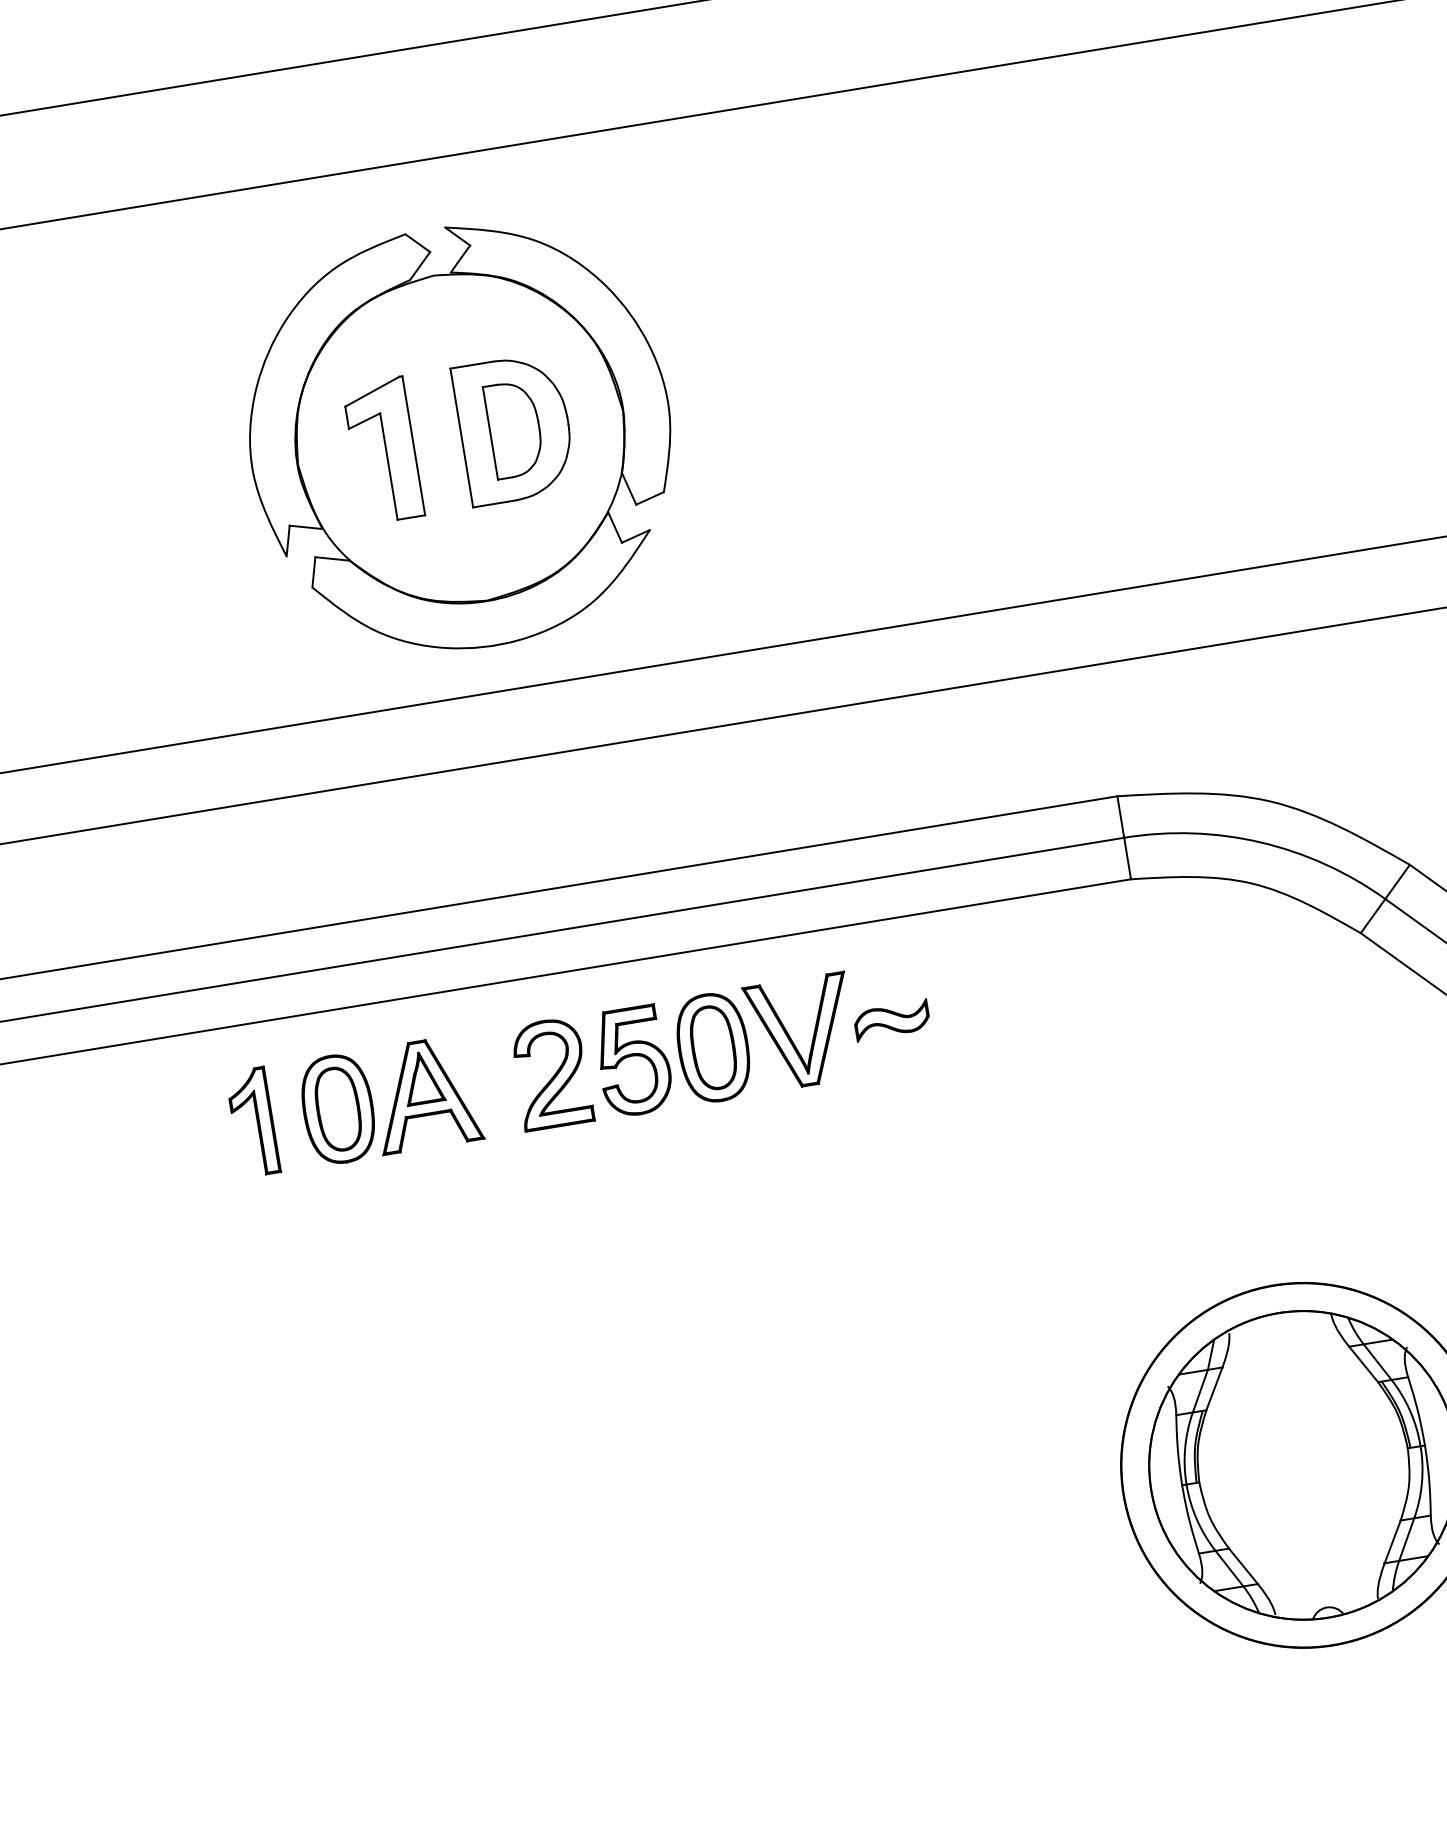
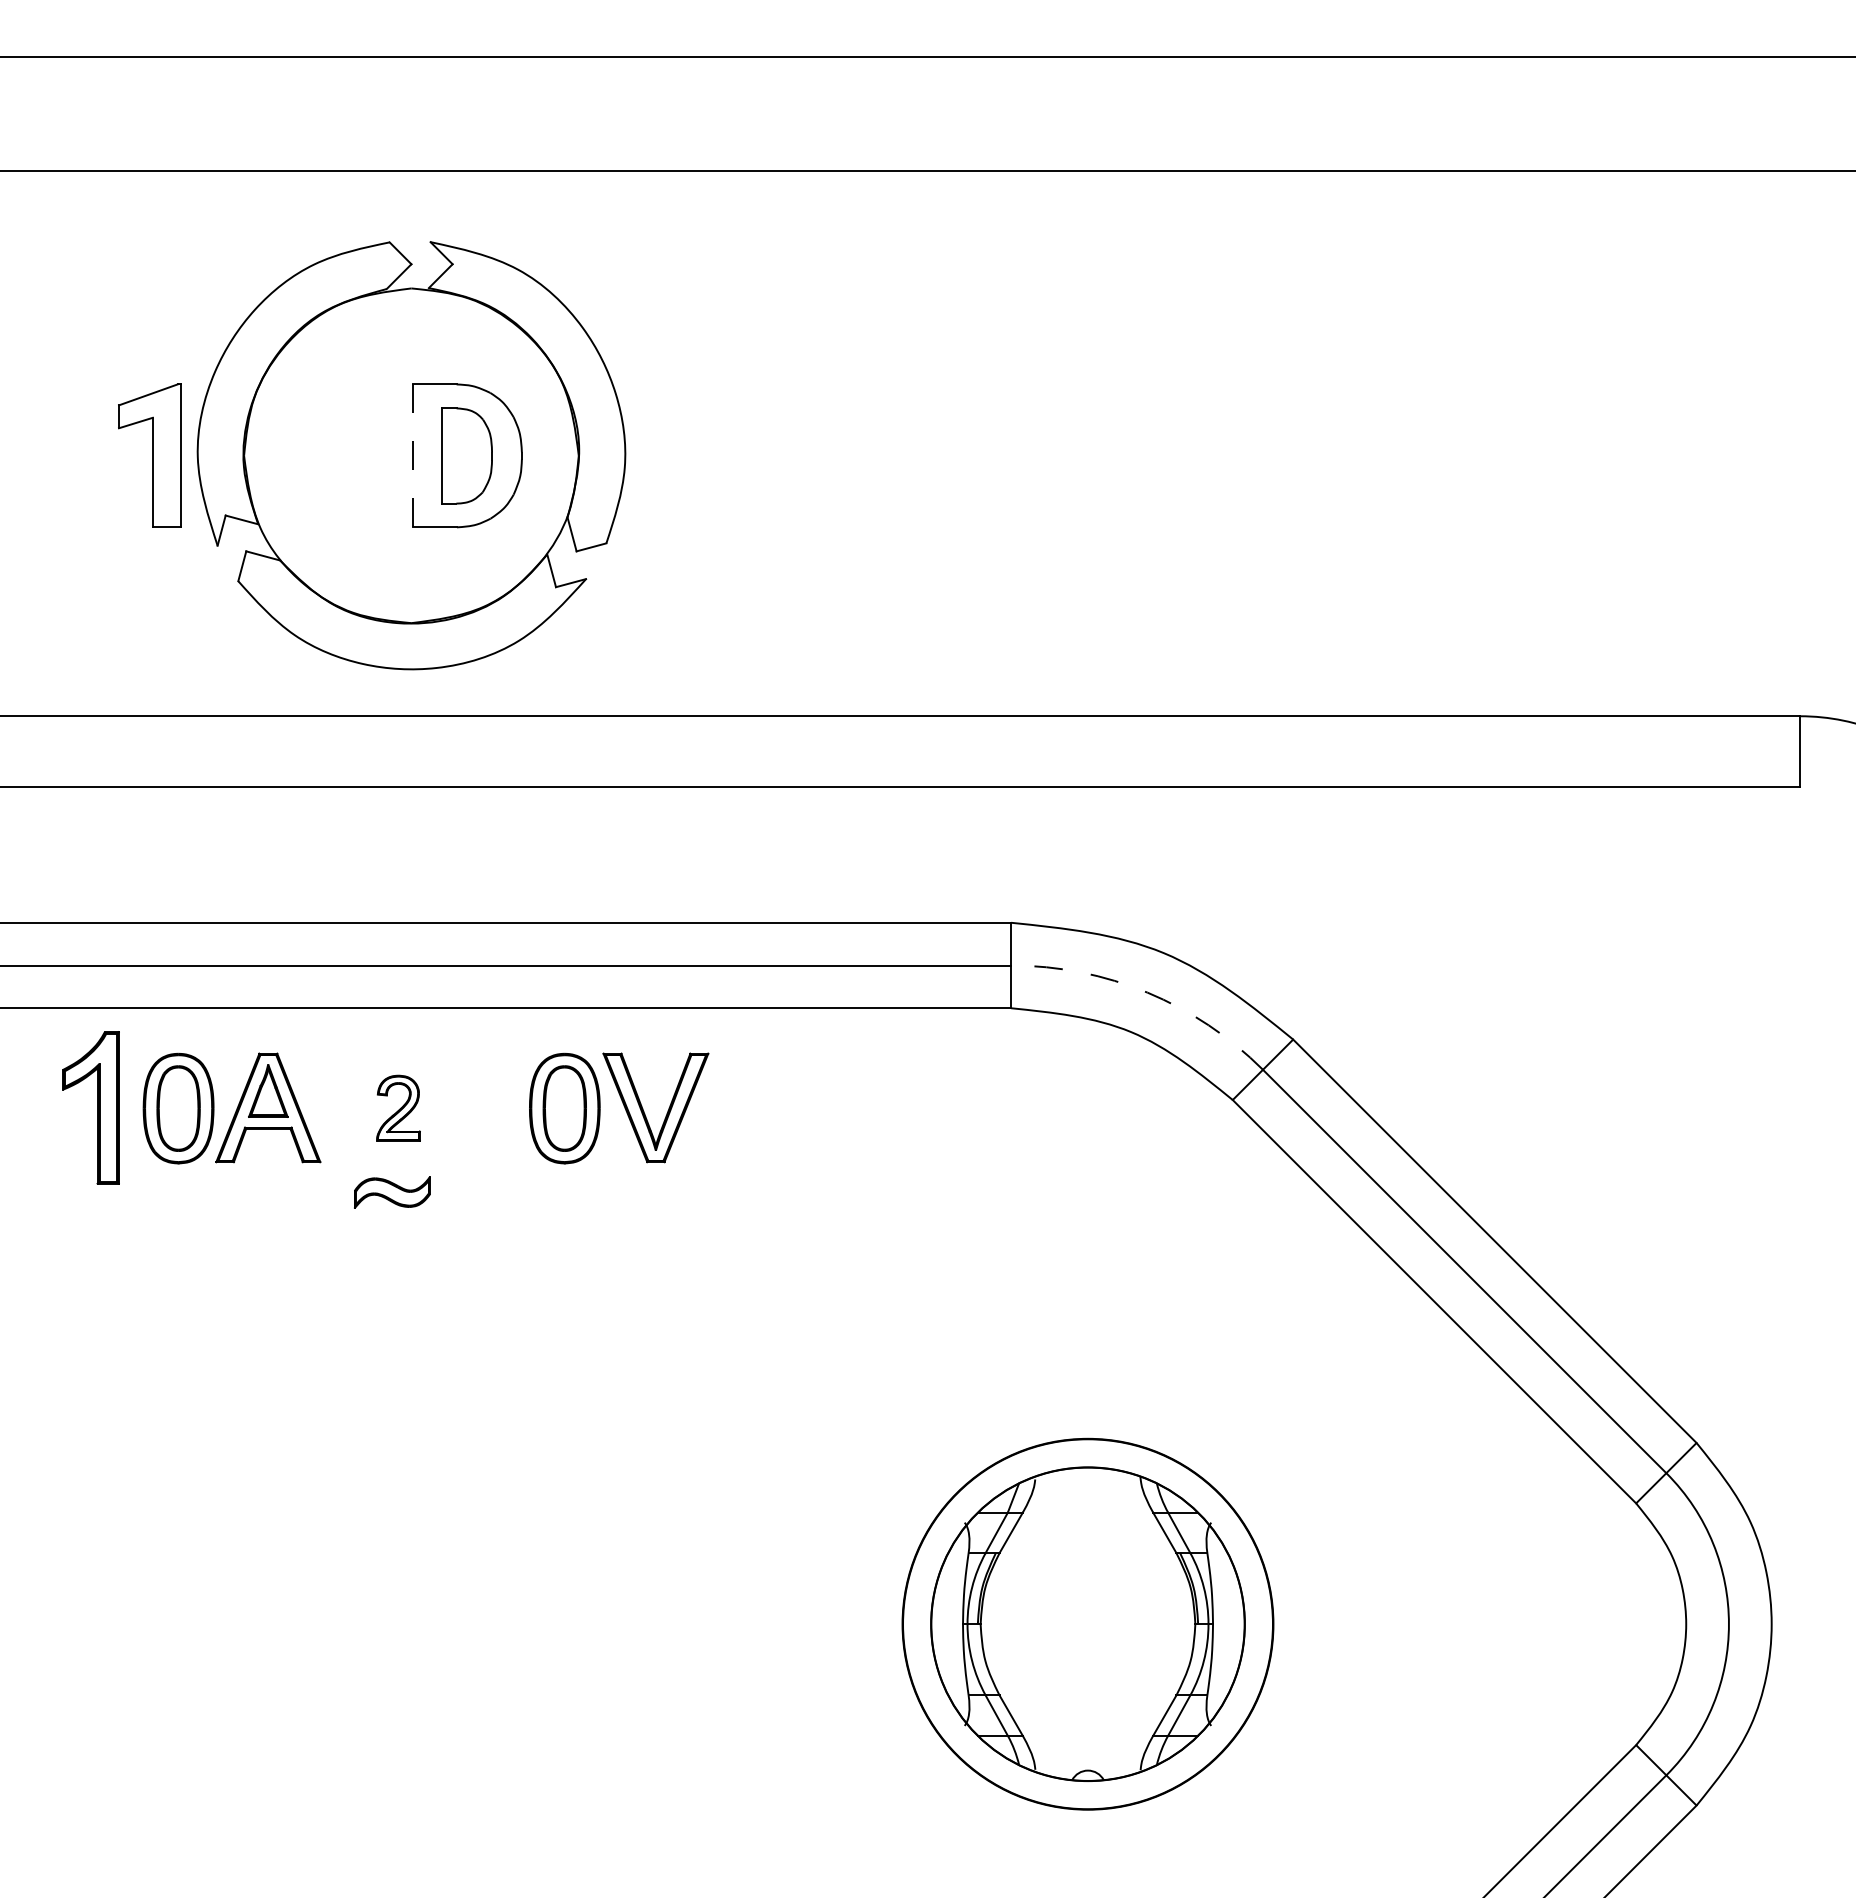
line: (461, 438) -> (412, 456), solid -> dashed
part: (382, 450) -> (149, 455), moved
arc: (1260, 842) -> (1147, 992), solid -> dashed
part: (892, 1020) -> (392, 1192), moved
part: (633, 1061) -> (482, 1109), removed
part: (551, 1074) -> (398, 1108), size x0.6
part: (252, 1122) -> (90, 1107), size x1.4

